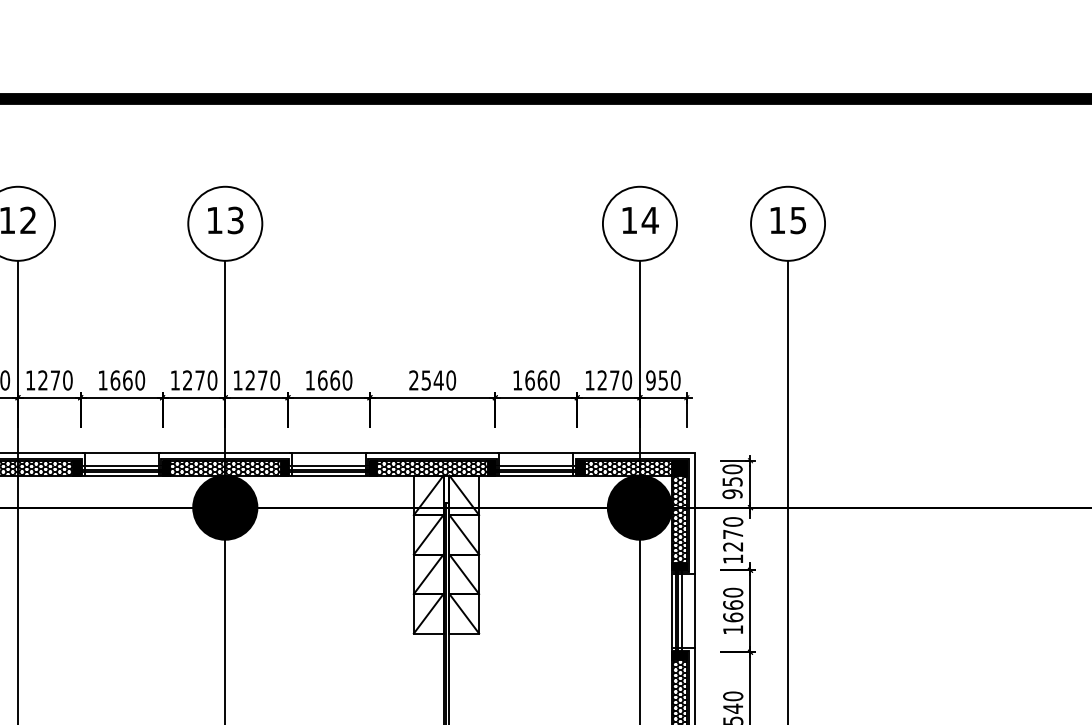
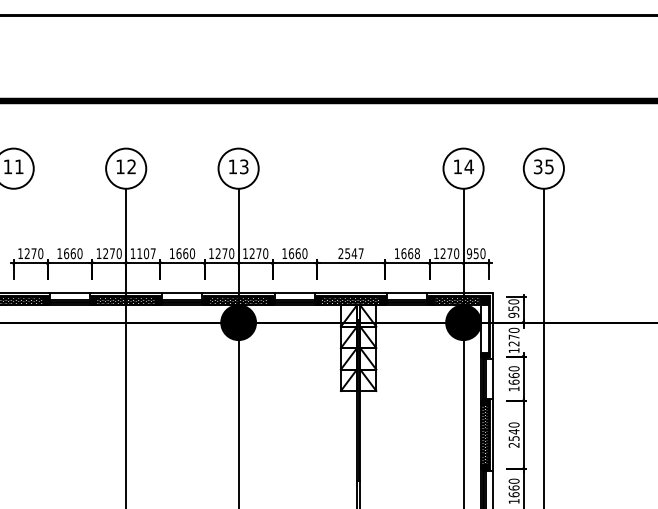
text: (778, 219) -> (538, 166), 15 -> 35
text: (55, 380) -> (146, 253), 1270 -> 1107
text: (449, 380) -> (360, 253), 2540 -> 2547
text: (553, 380) -> (416, 253), 1660 -> 1668
hatch: (678, 518) -> (484, 328), removed

